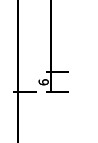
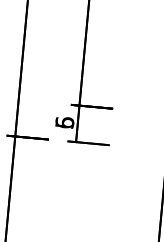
text: (43, 82) -> (64, 122), 6 -> 5

